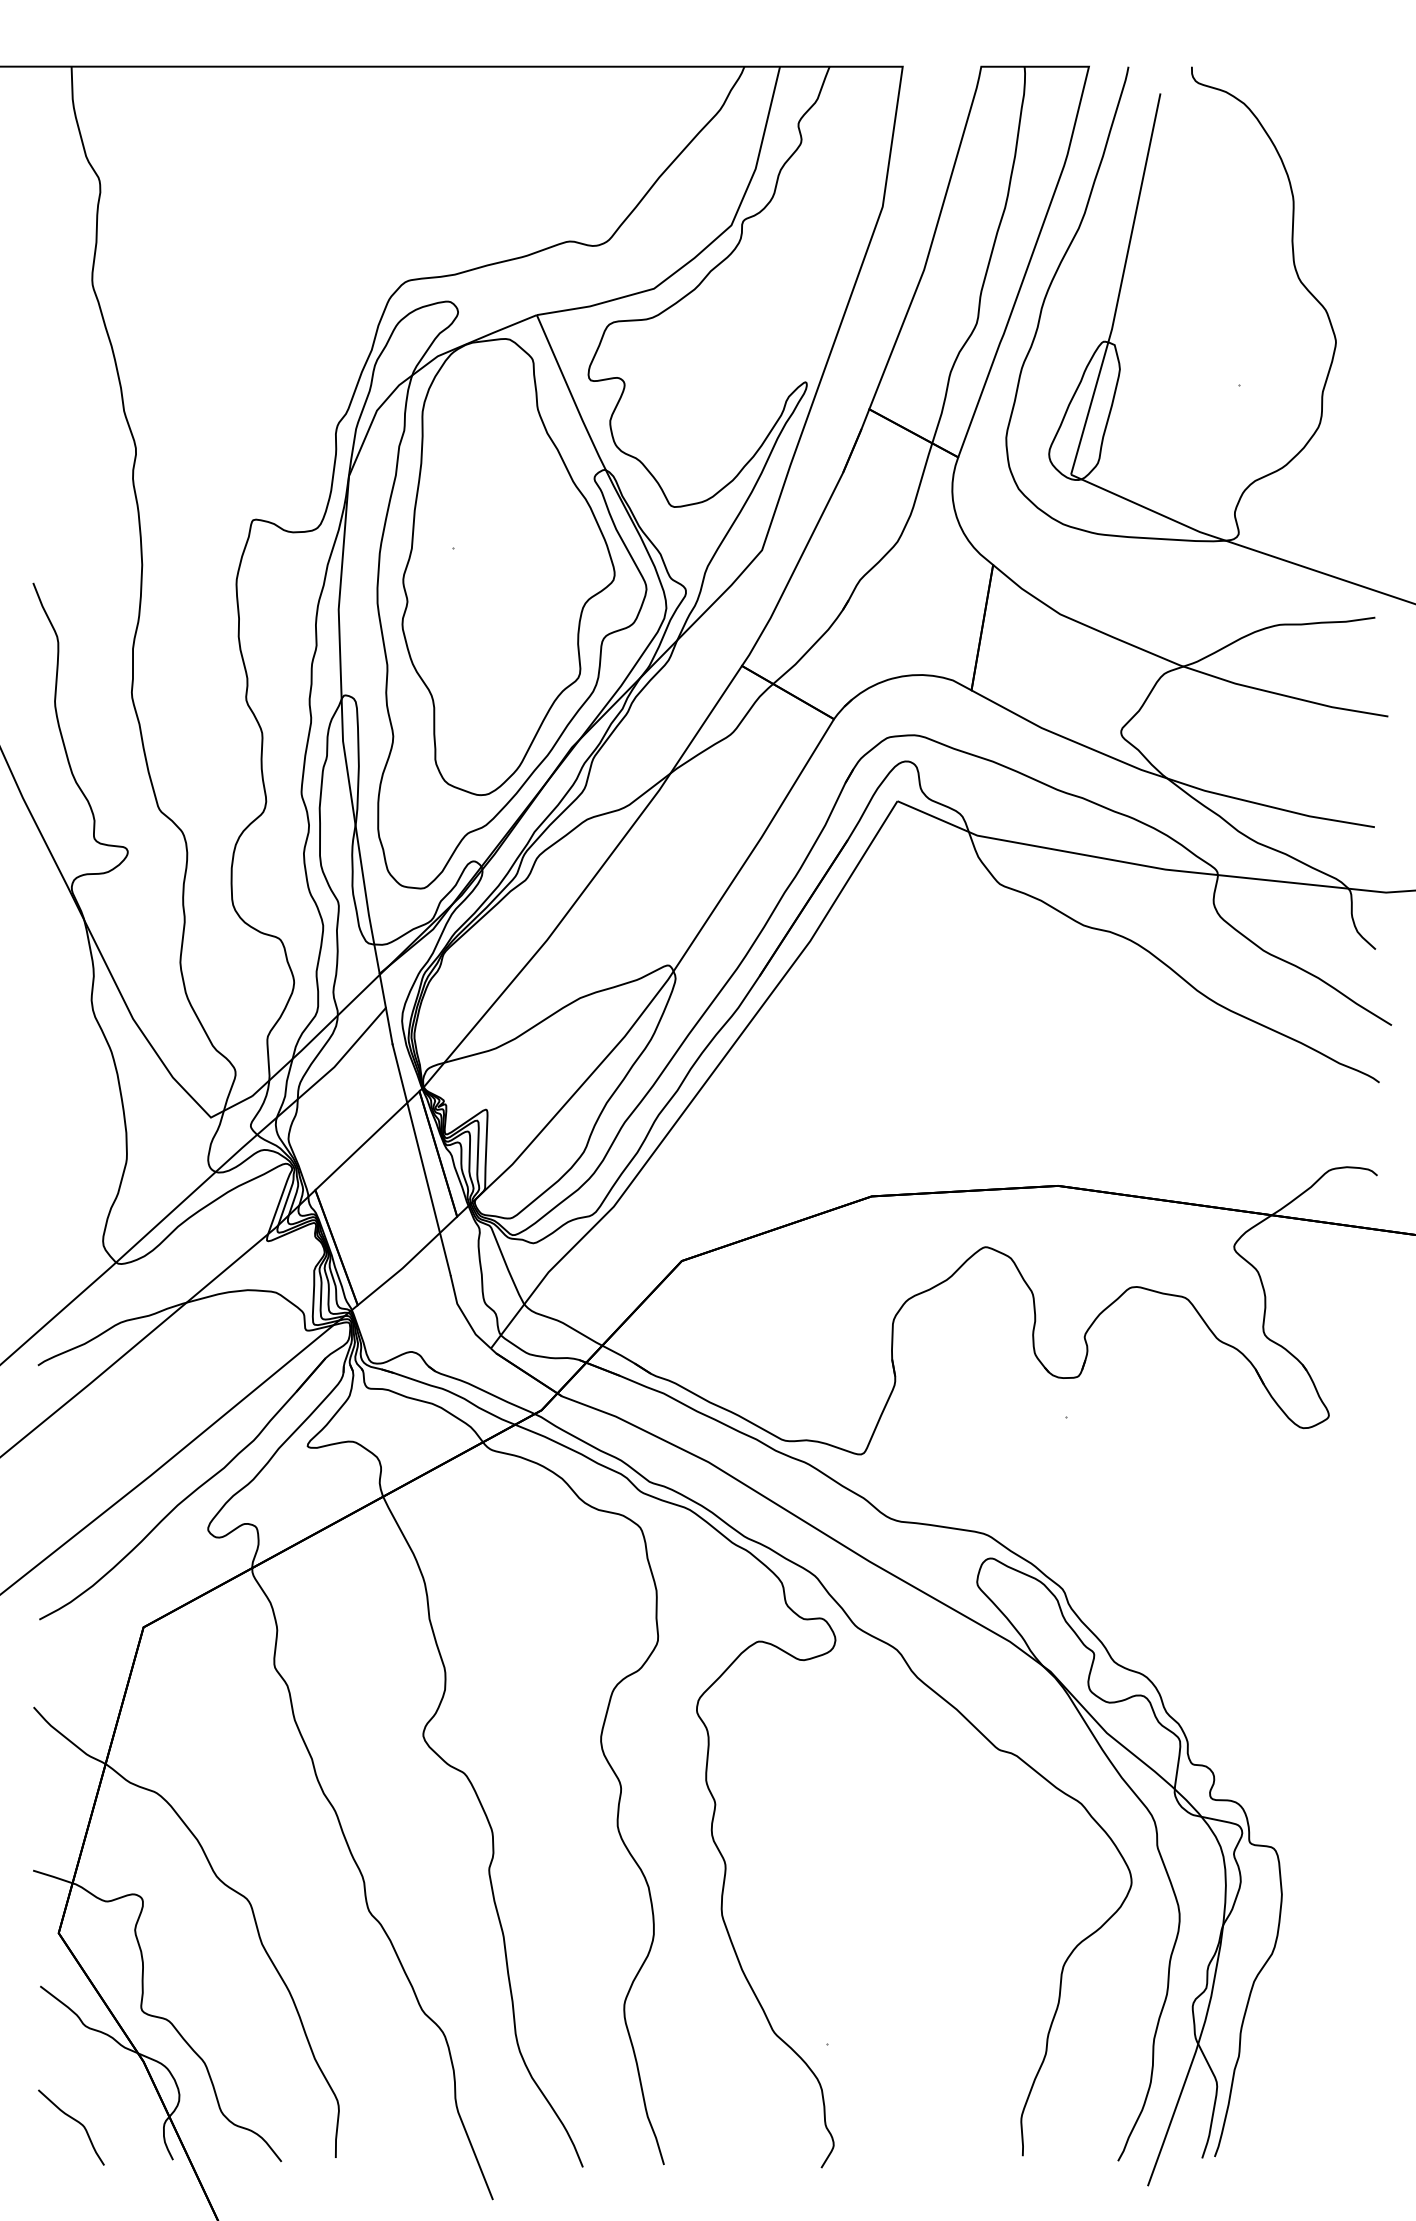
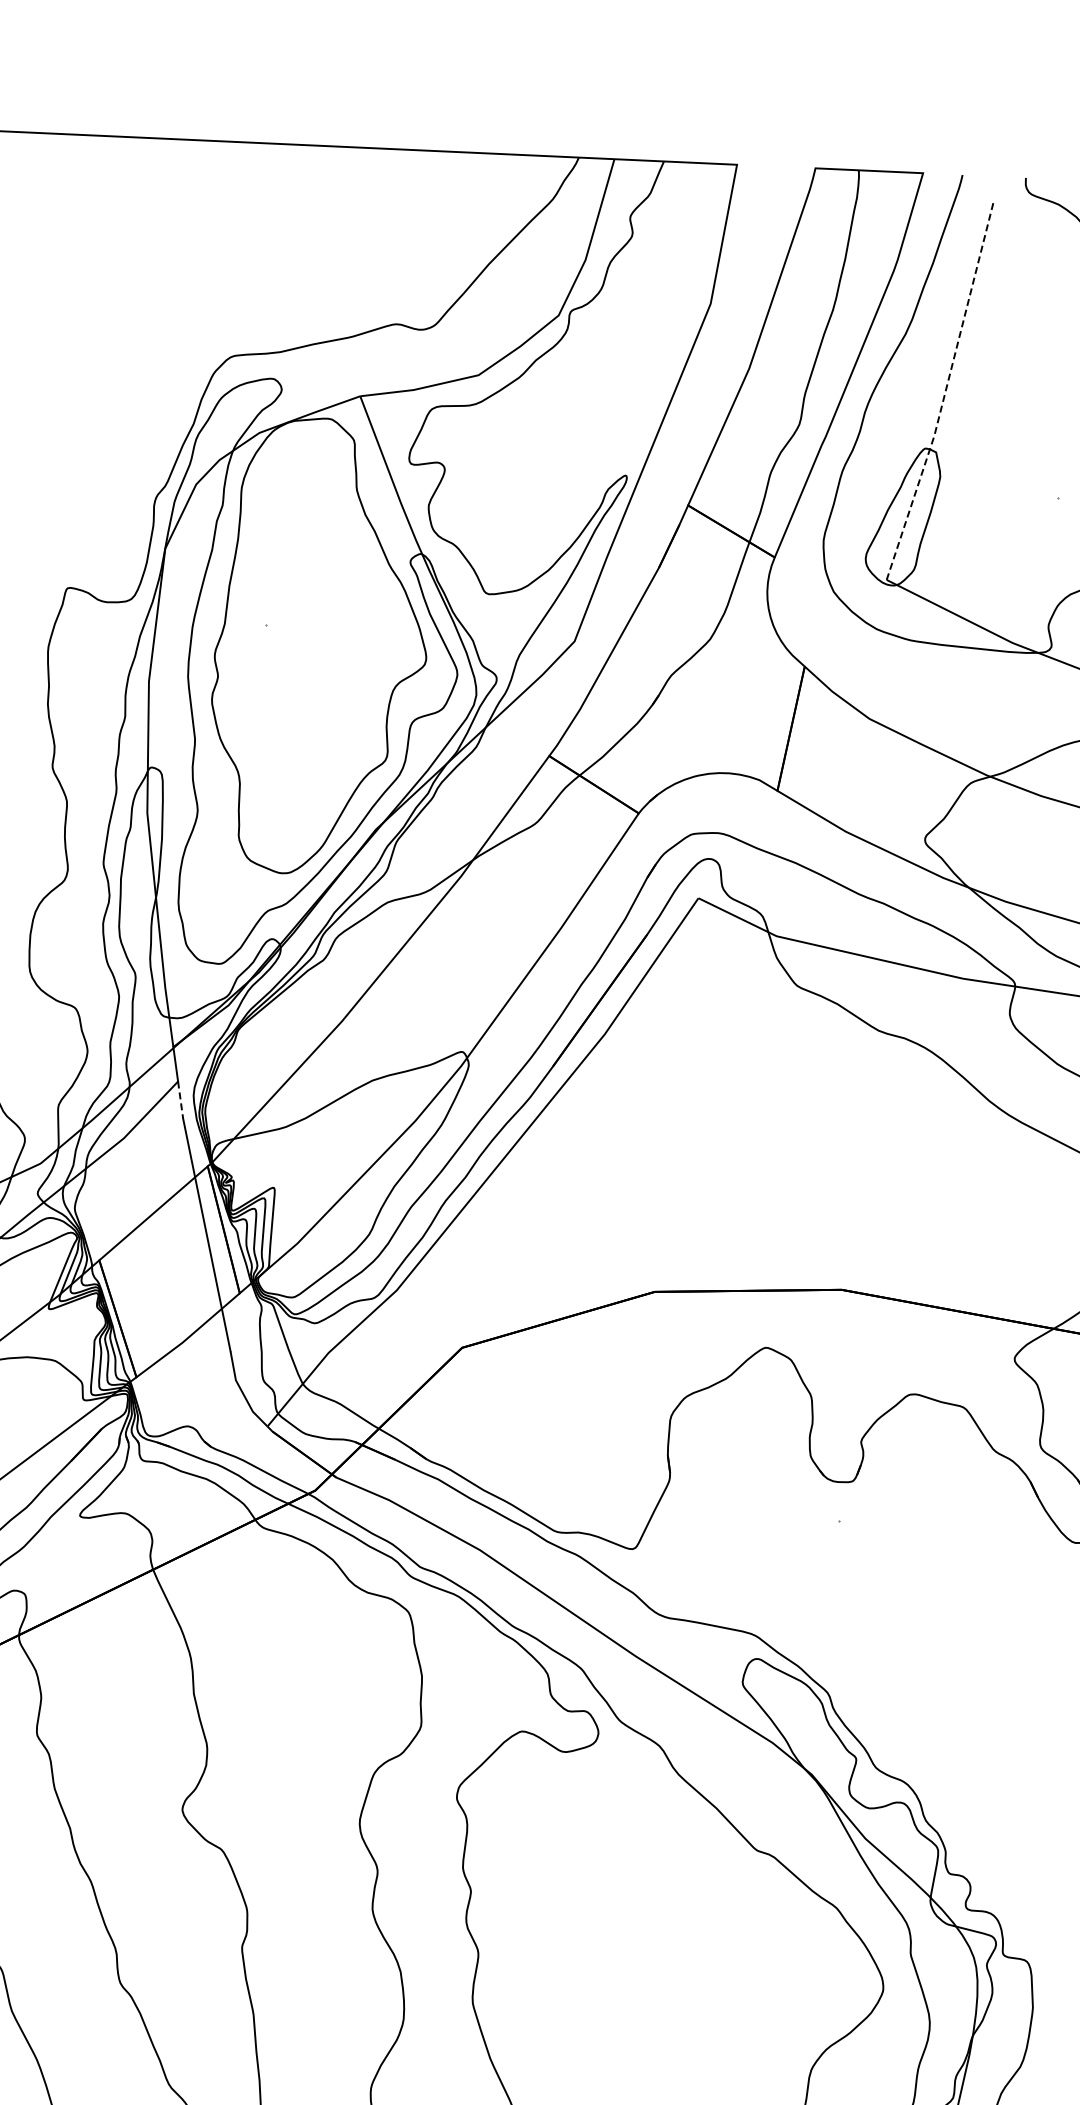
line: (1120, 286) -> (944, 394), solid -> dashed
line: (389, 1026) -> (180, 1100), solid -> dashed

